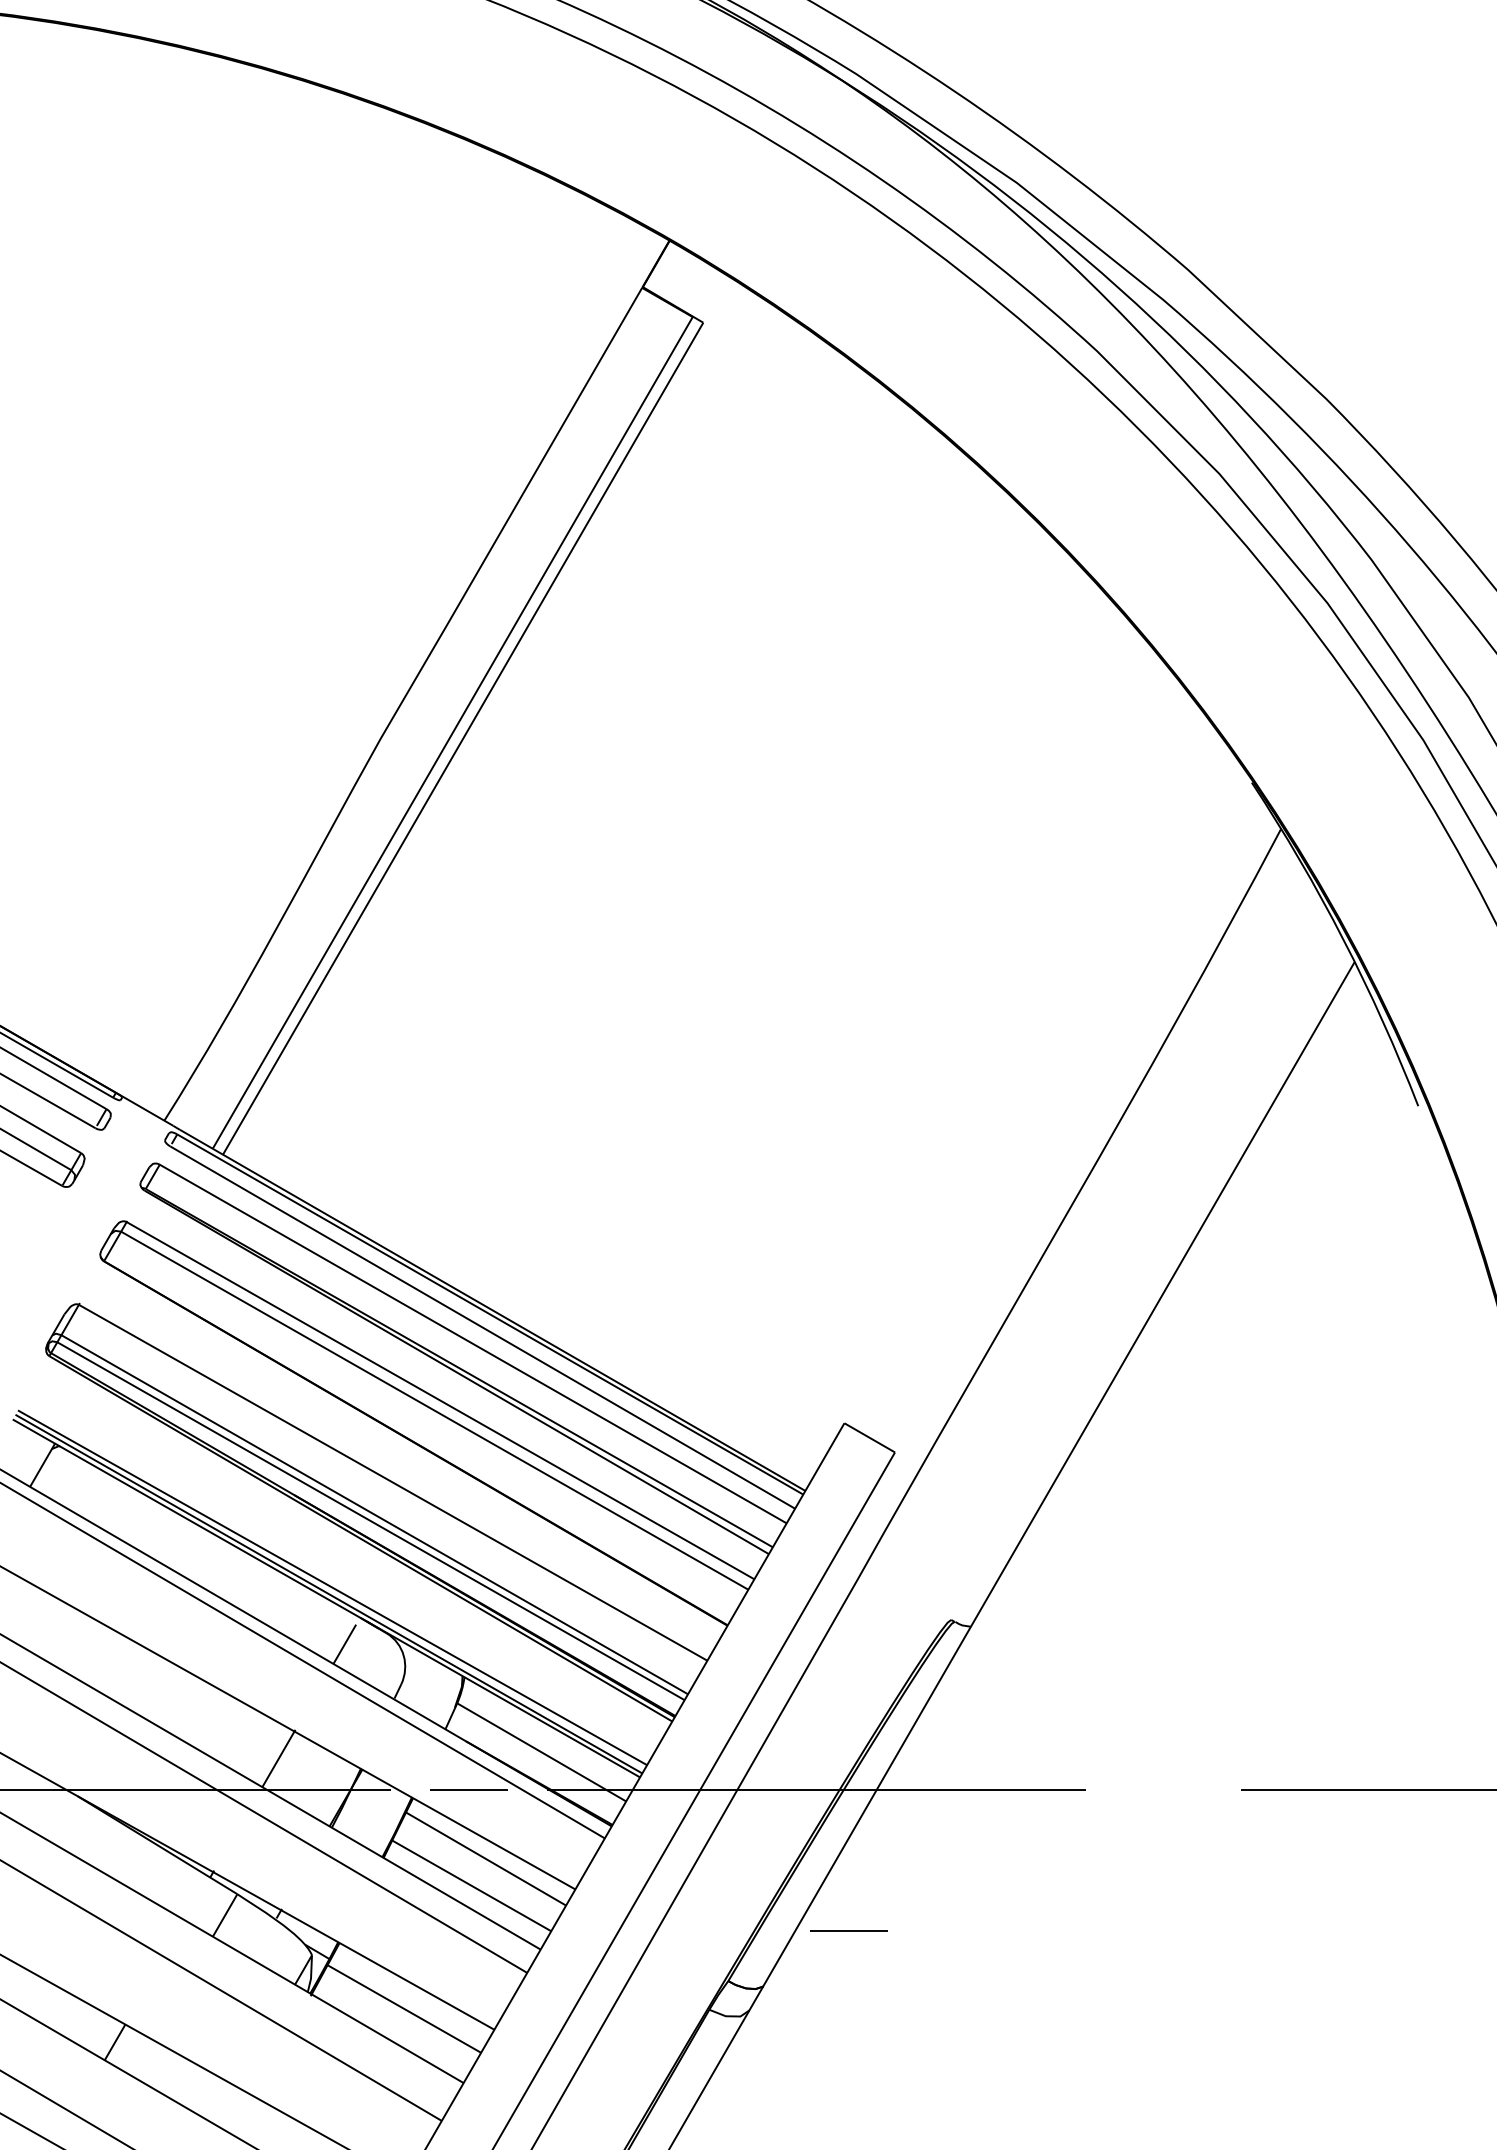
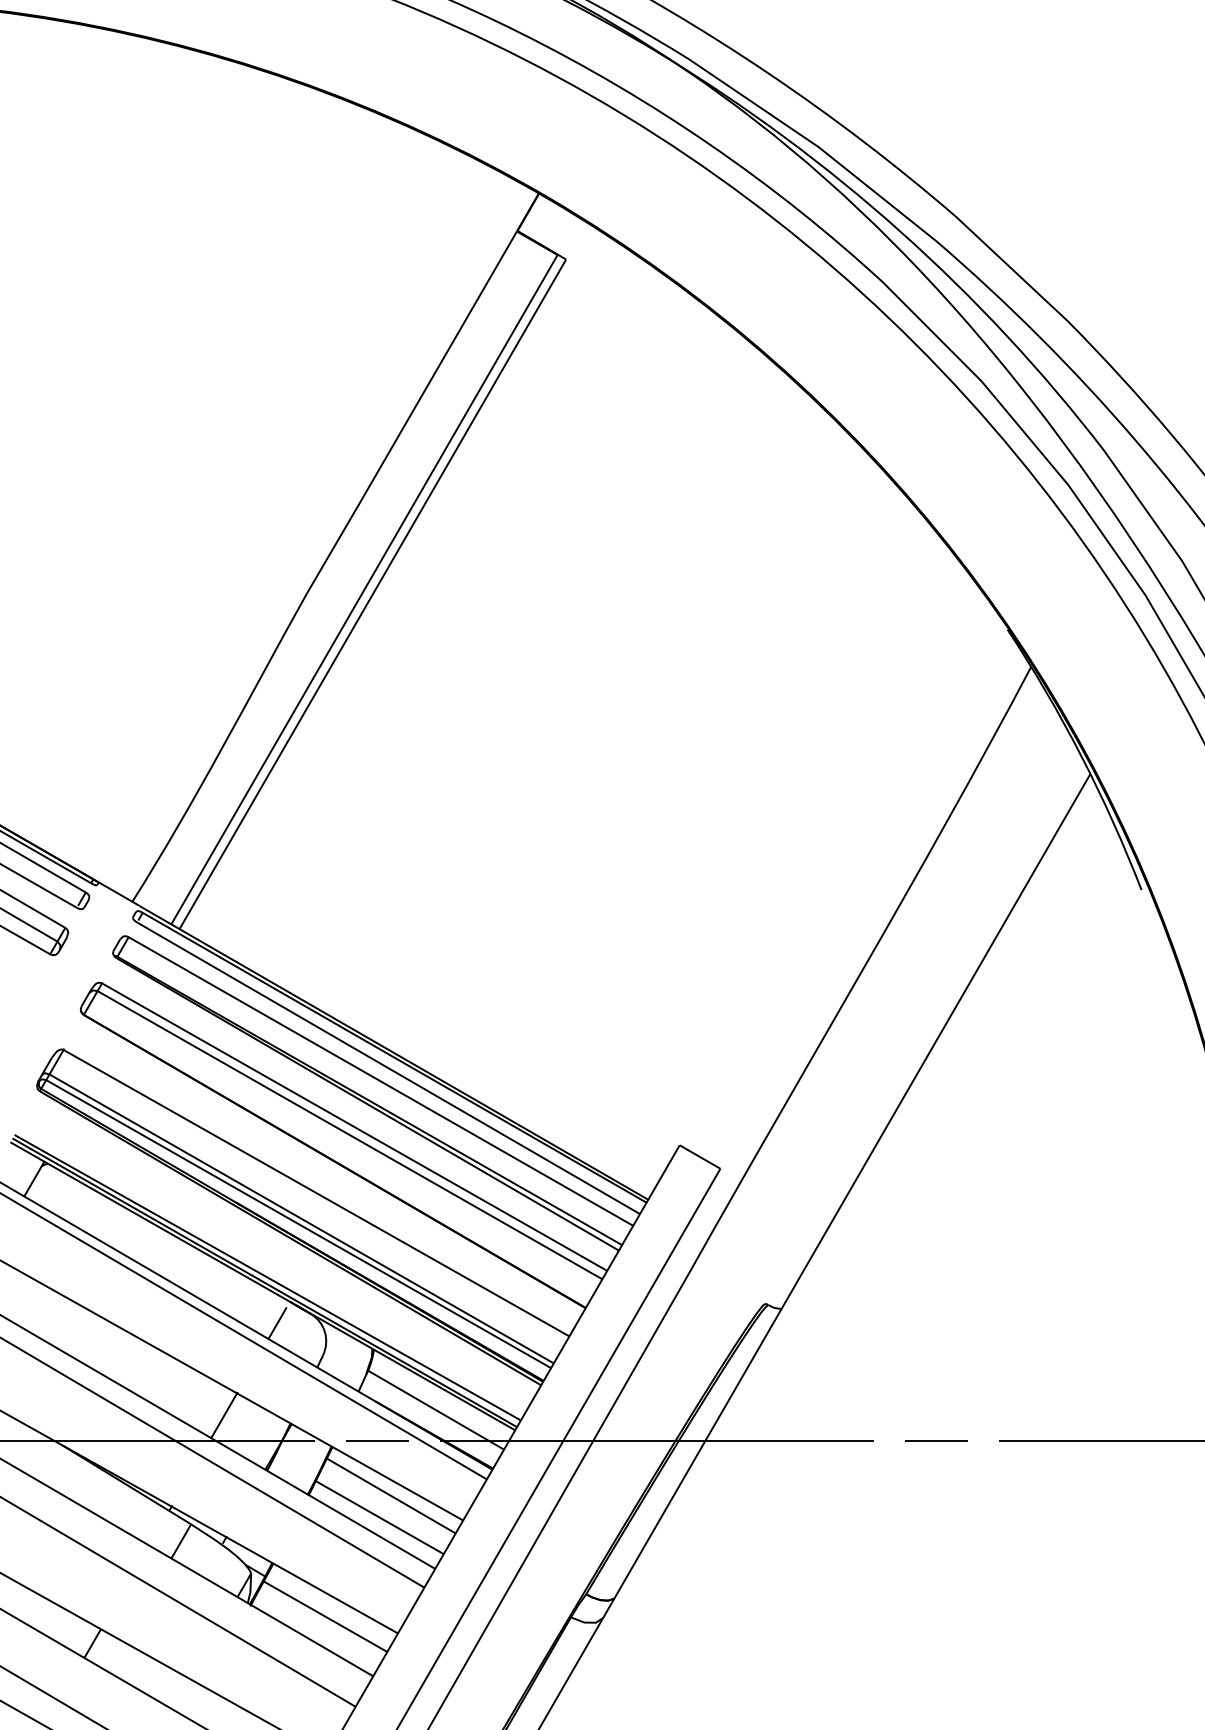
line: (849, 1930) -> (936, 1440), moved

